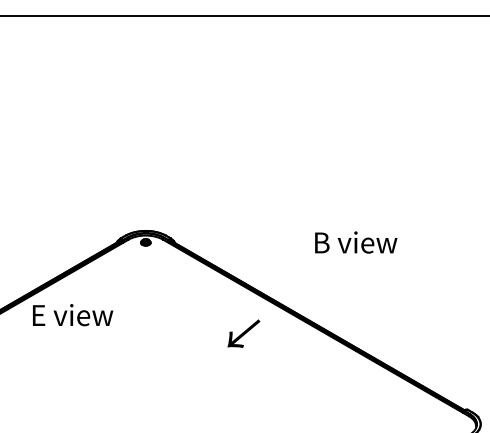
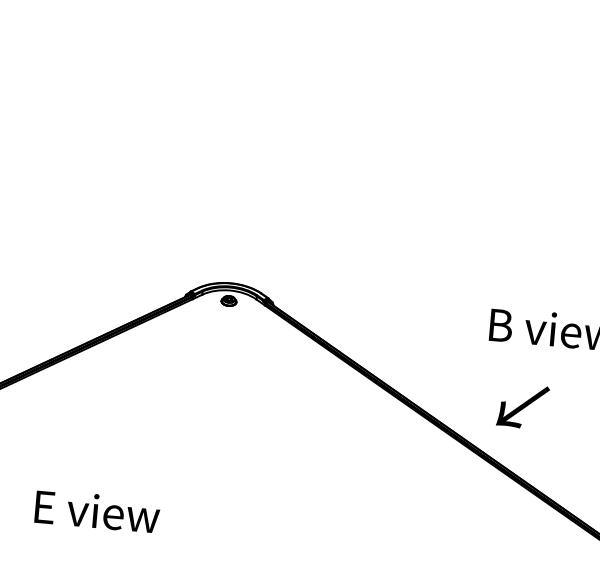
text: (73, 315) -> (98, 512), moved
text: (243, 333) -> (522, 406), moved

